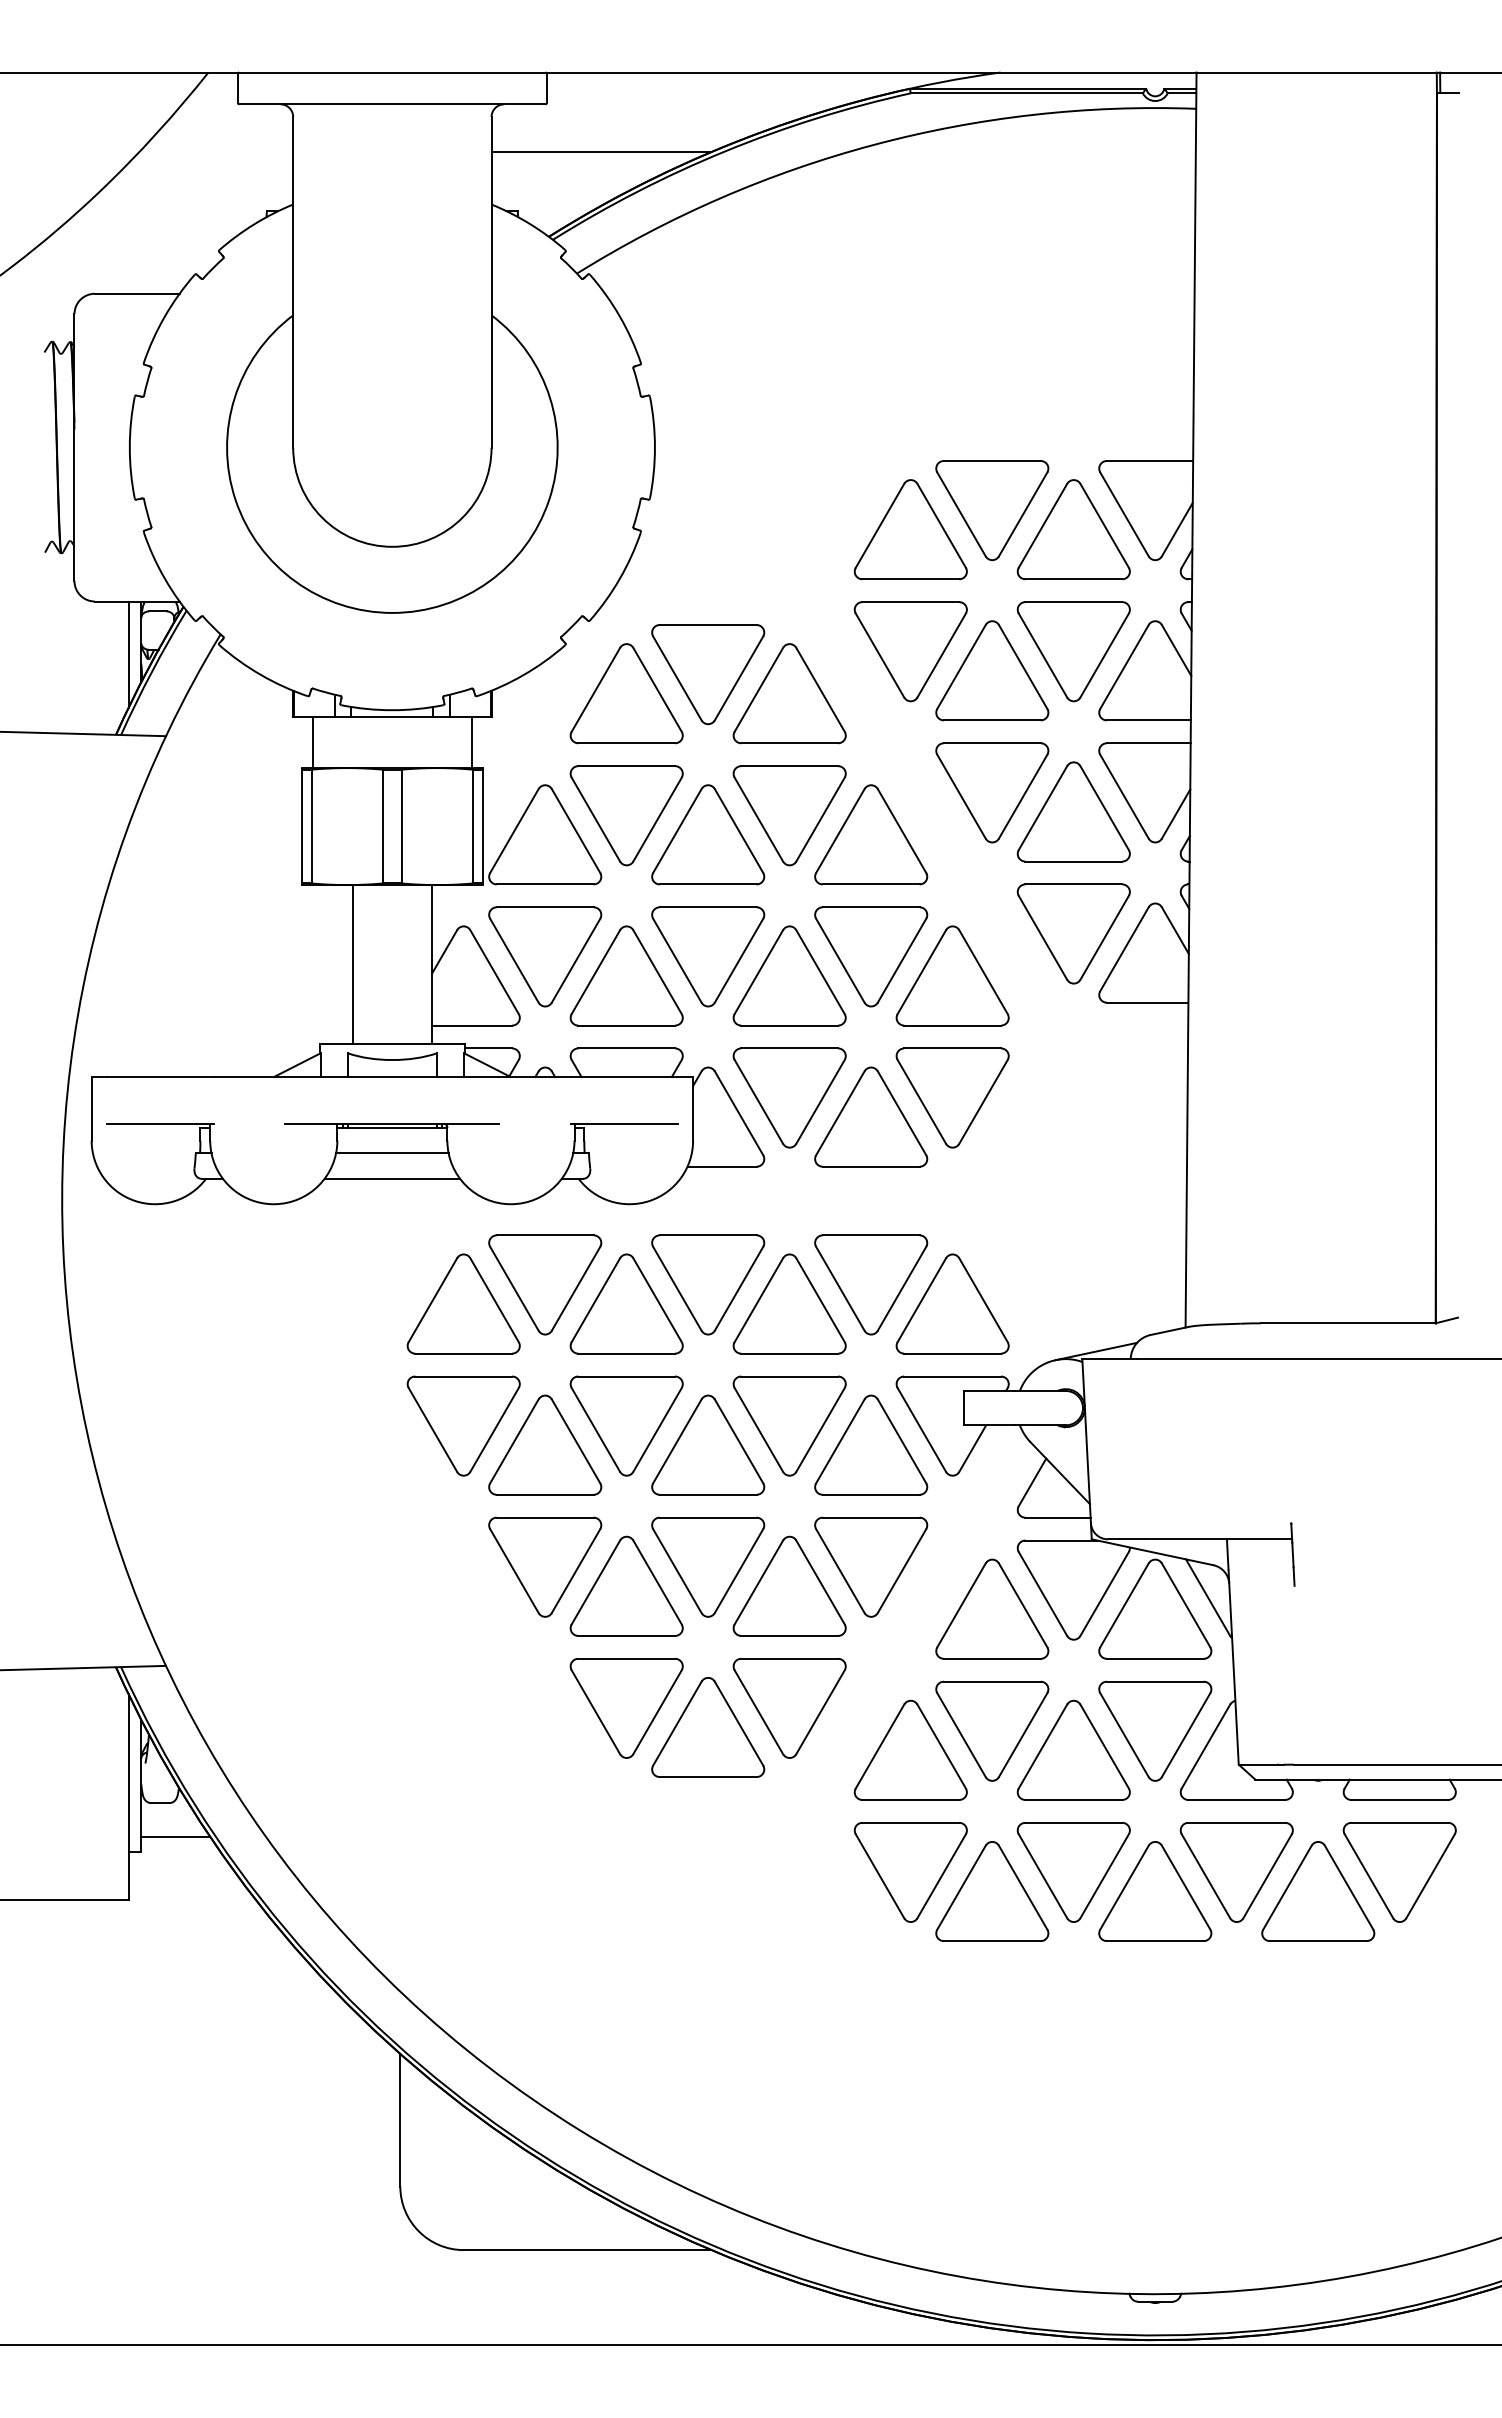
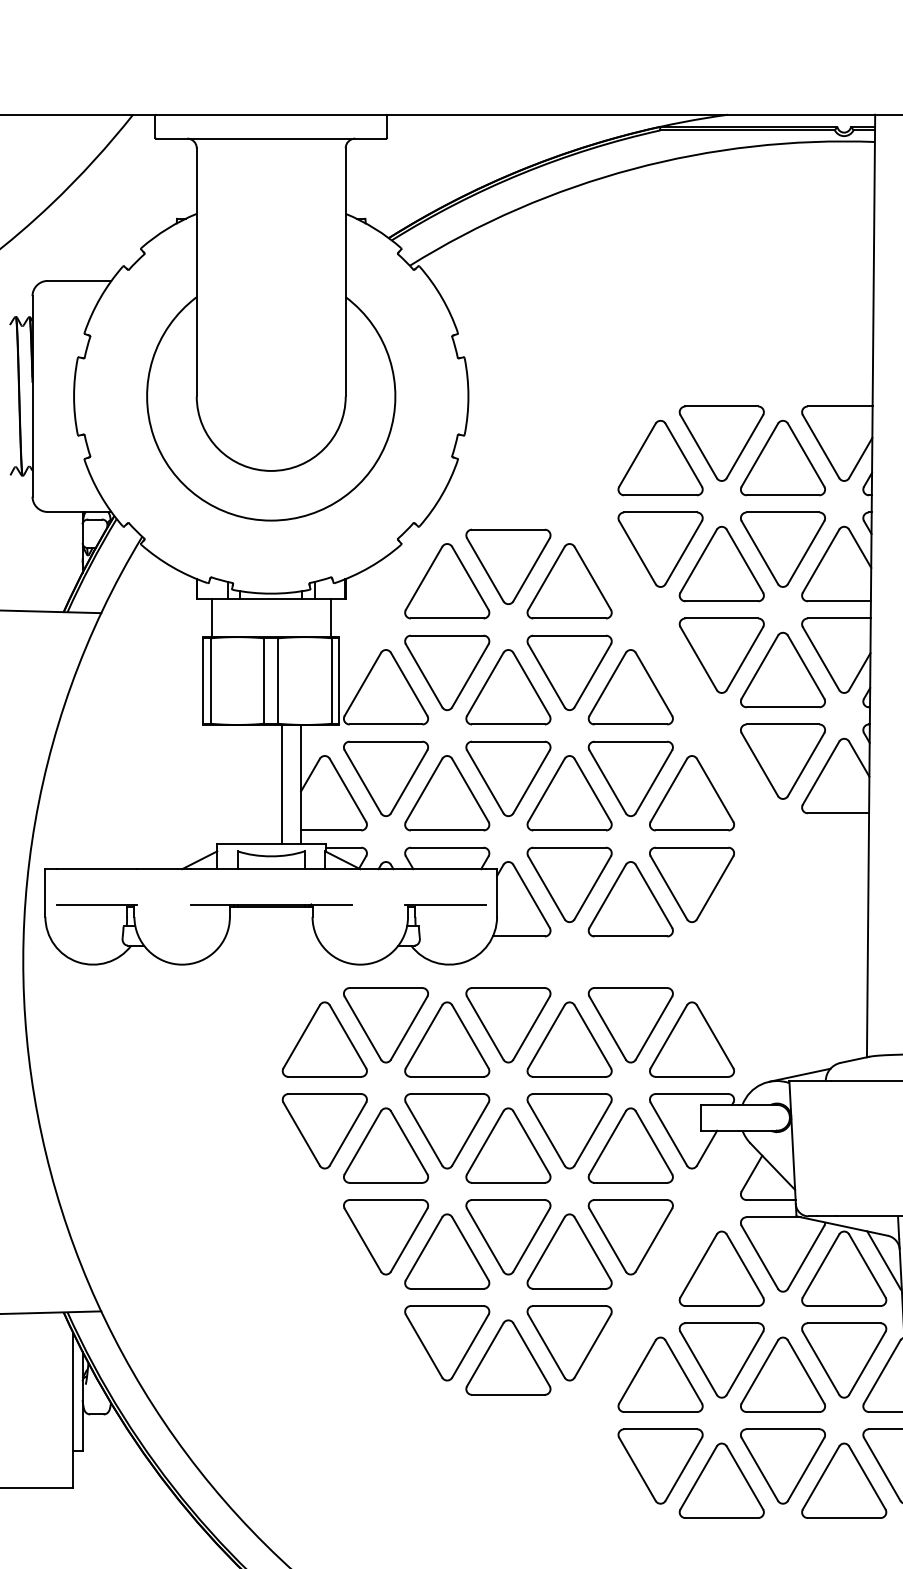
line: (601, 152) -> (428, 174), removed
line: (128, 654) -> (73, 551), removed
line: (352, 964) -> (281, 784), moved
line: (392, 1153) -> (271, 926), removed
line: (392, 1178) -> (271, 945), removed
line: (175, 1836) -> (108, 1439), removed

